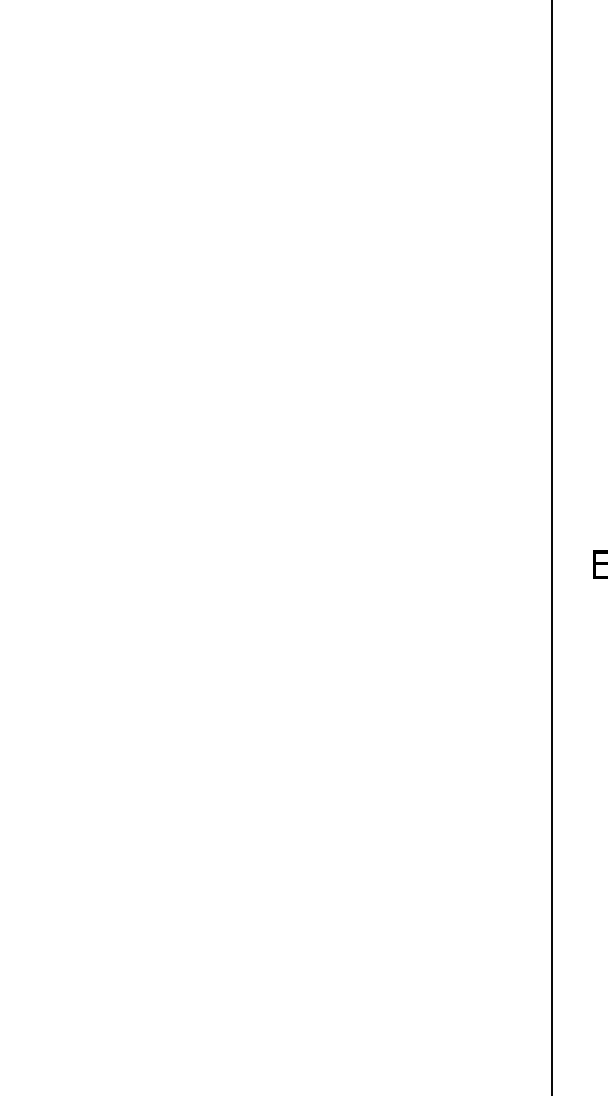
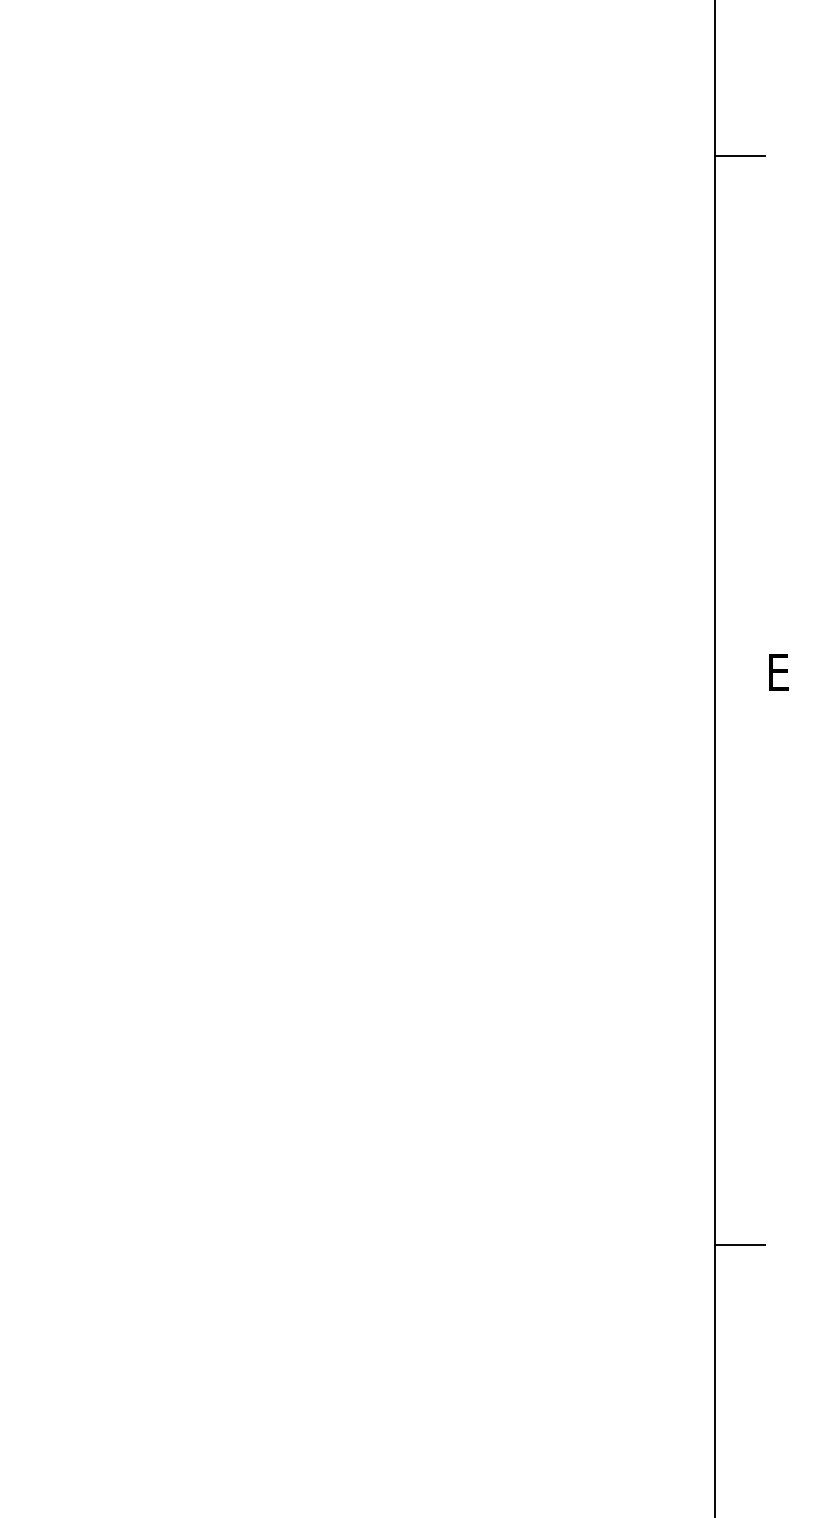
line: (571, 173) -> (739, 156), added
line: (571, 999) -> (739, 1245), added

